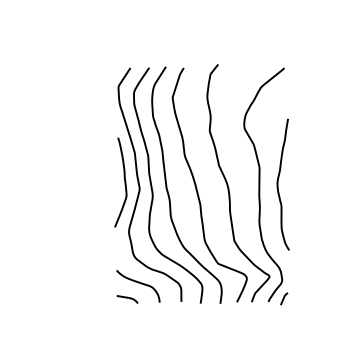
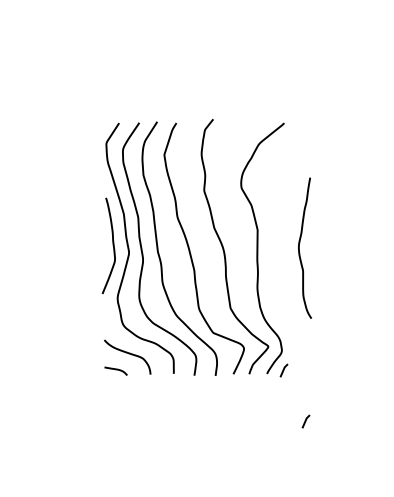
curve: (278, 184) -> (299, 247), moved
line: (304, 346) -> (305, 421), added

